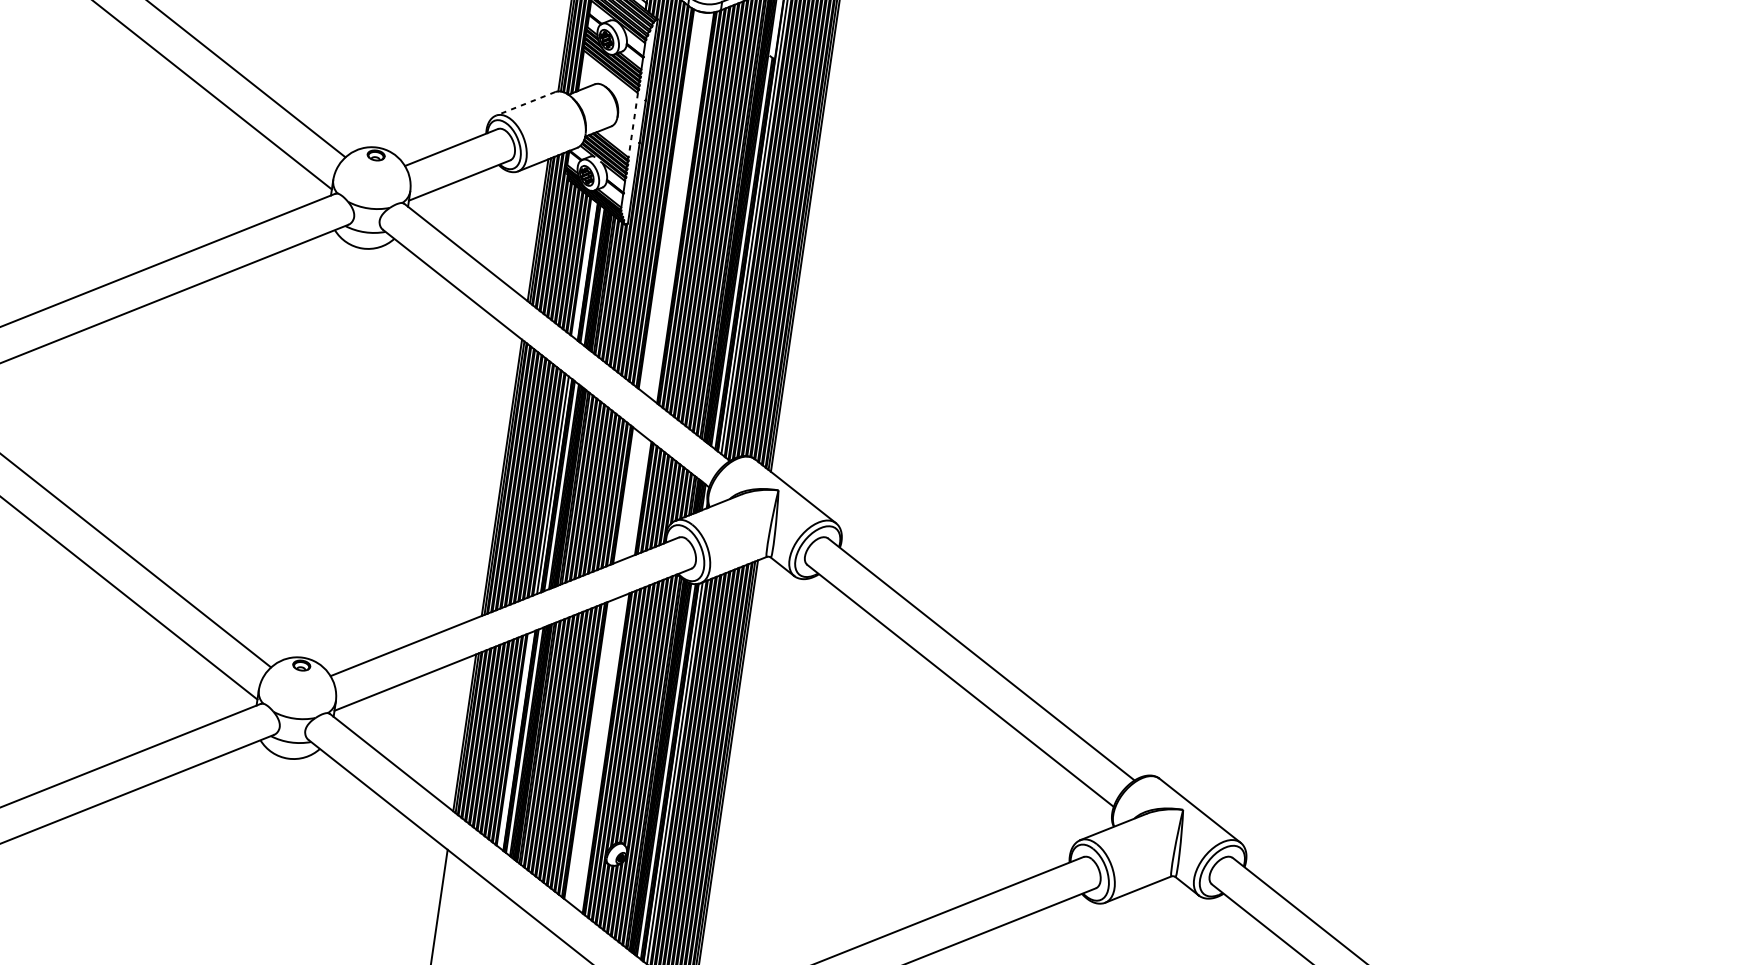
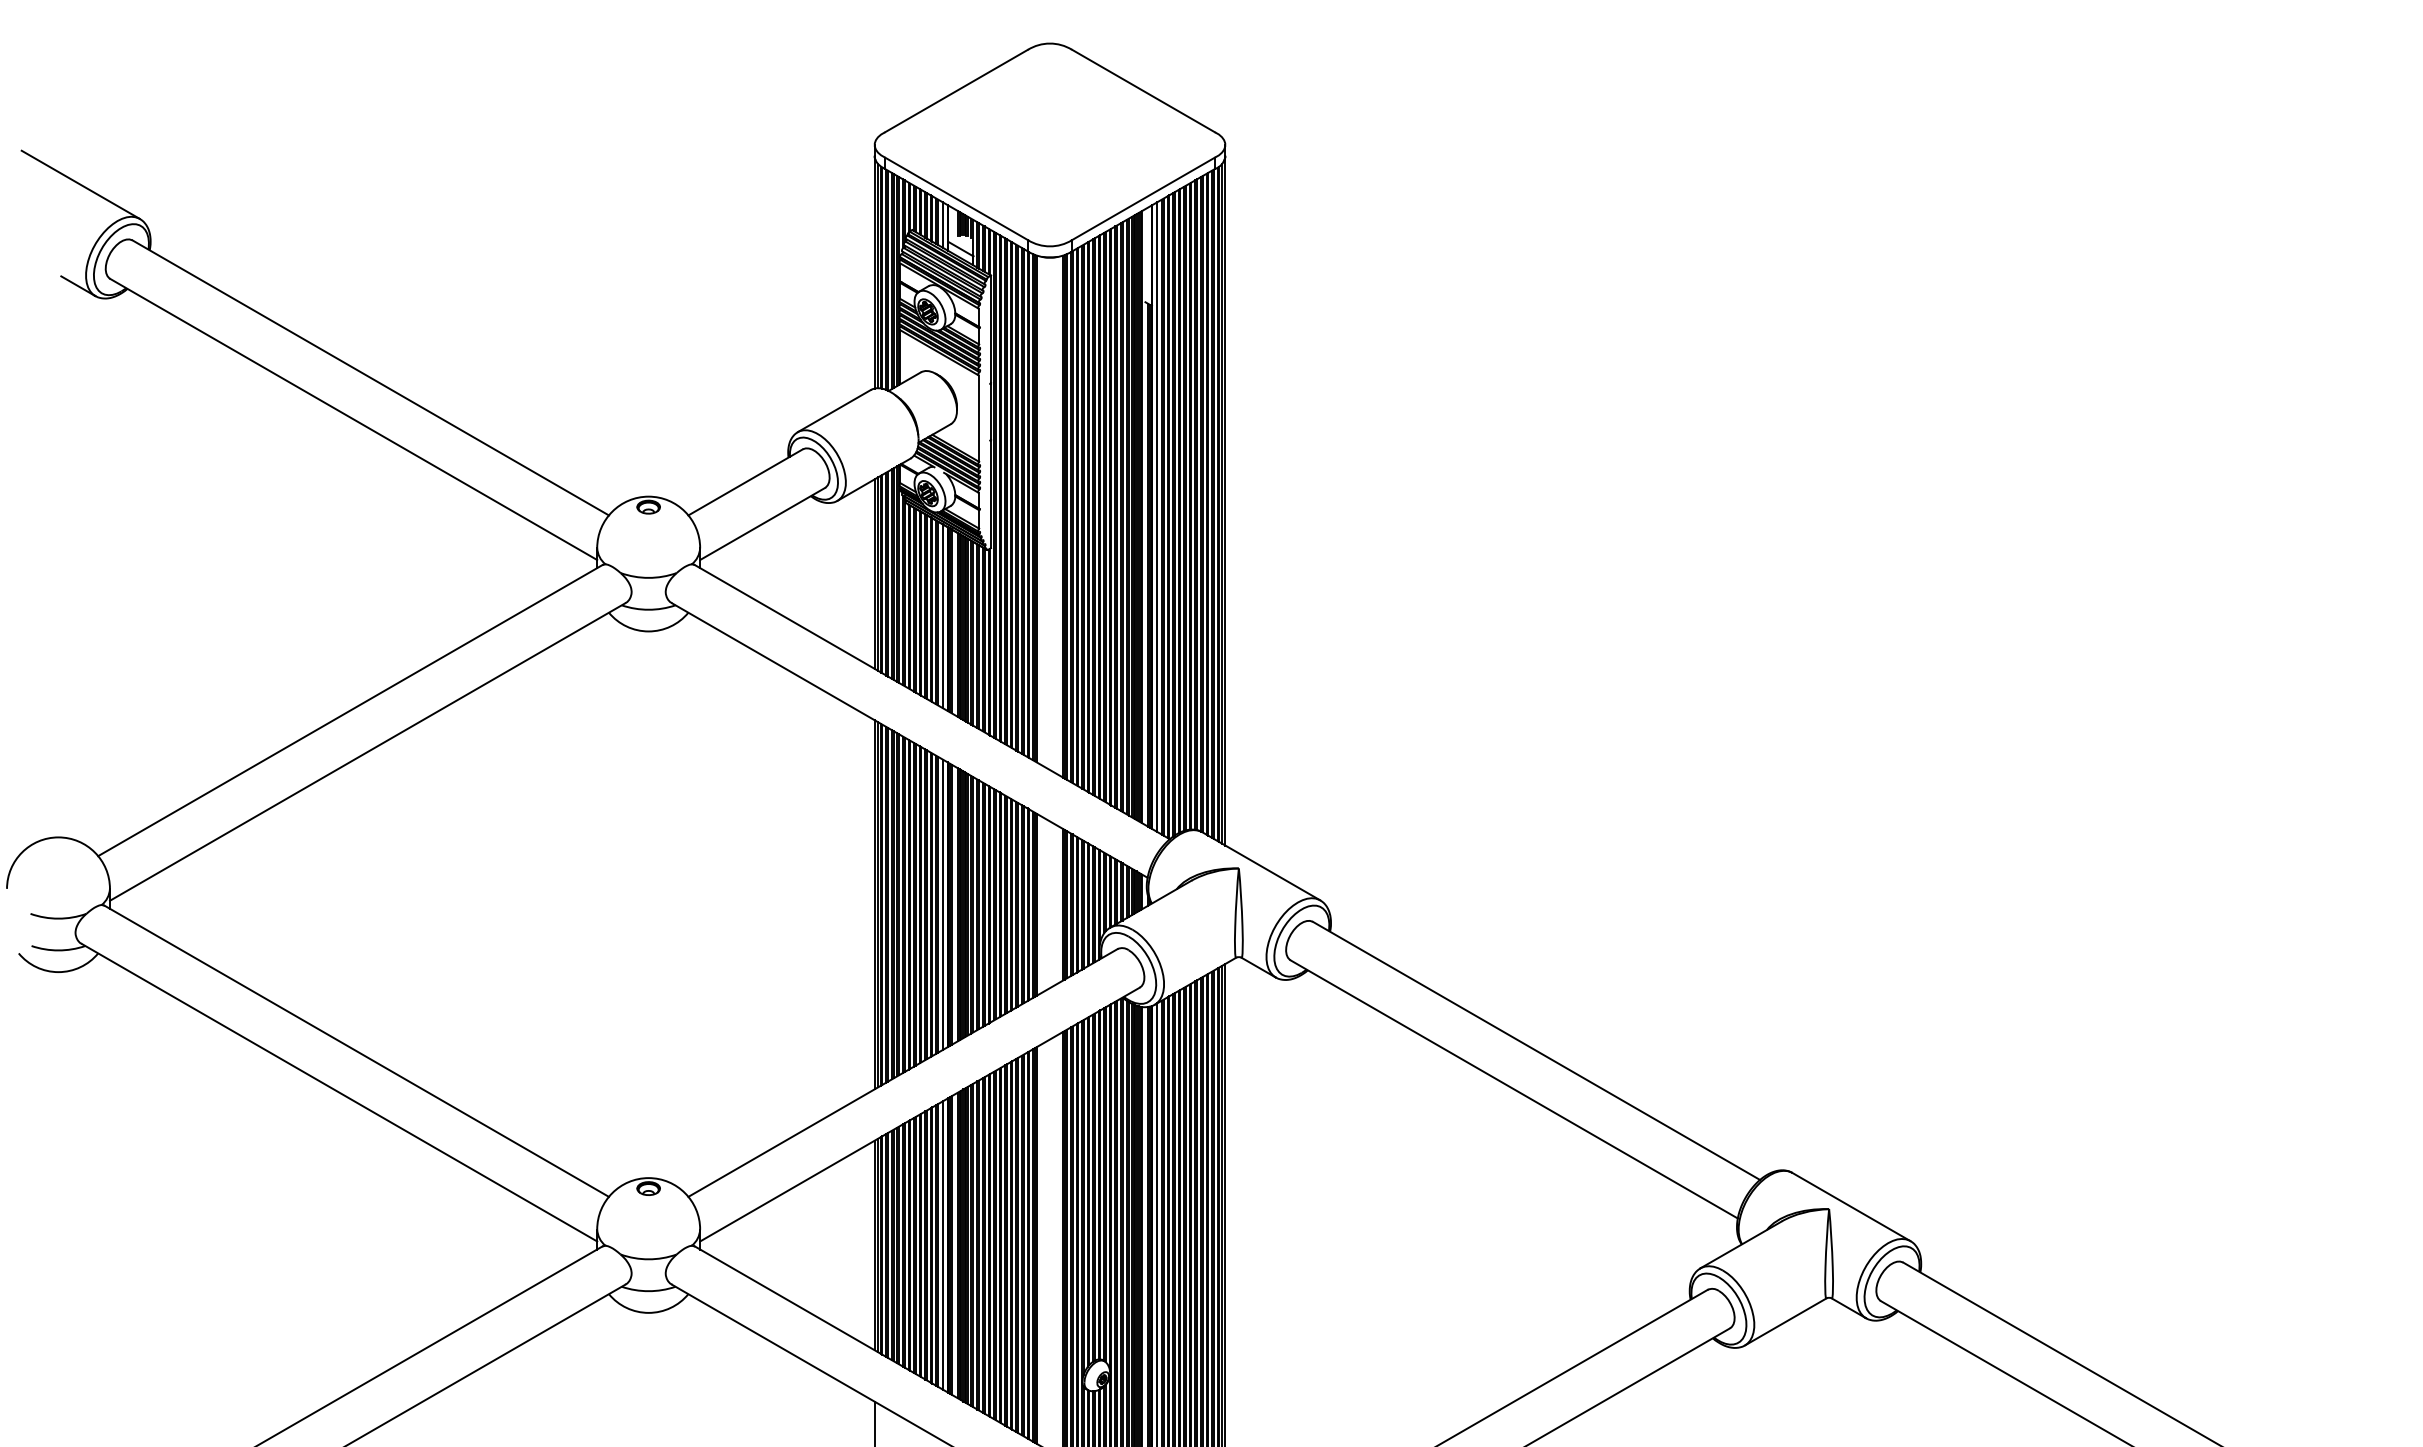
line: (525, 104) -> (834, 411), dashed -> solid
line: (633, 125) -> (979, 419), dashed -> solid
line: (584, 269) -> (942, 616), added
line: (515, 740) -> (942, 1245), added

